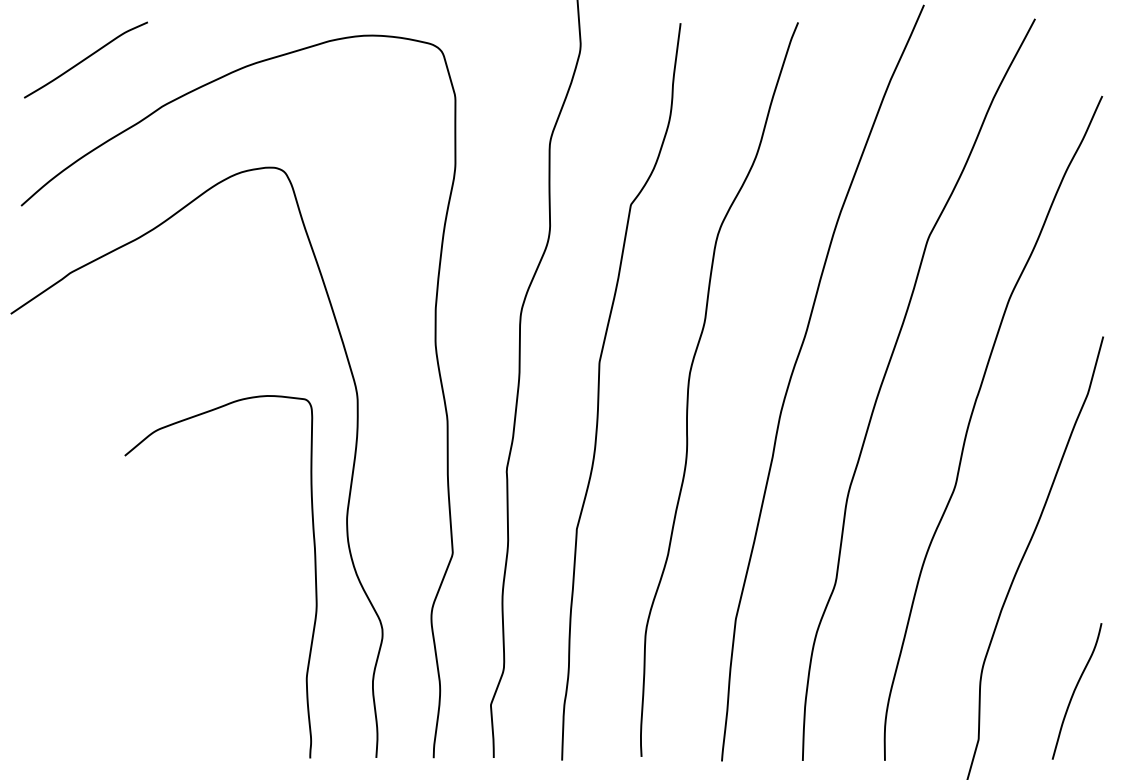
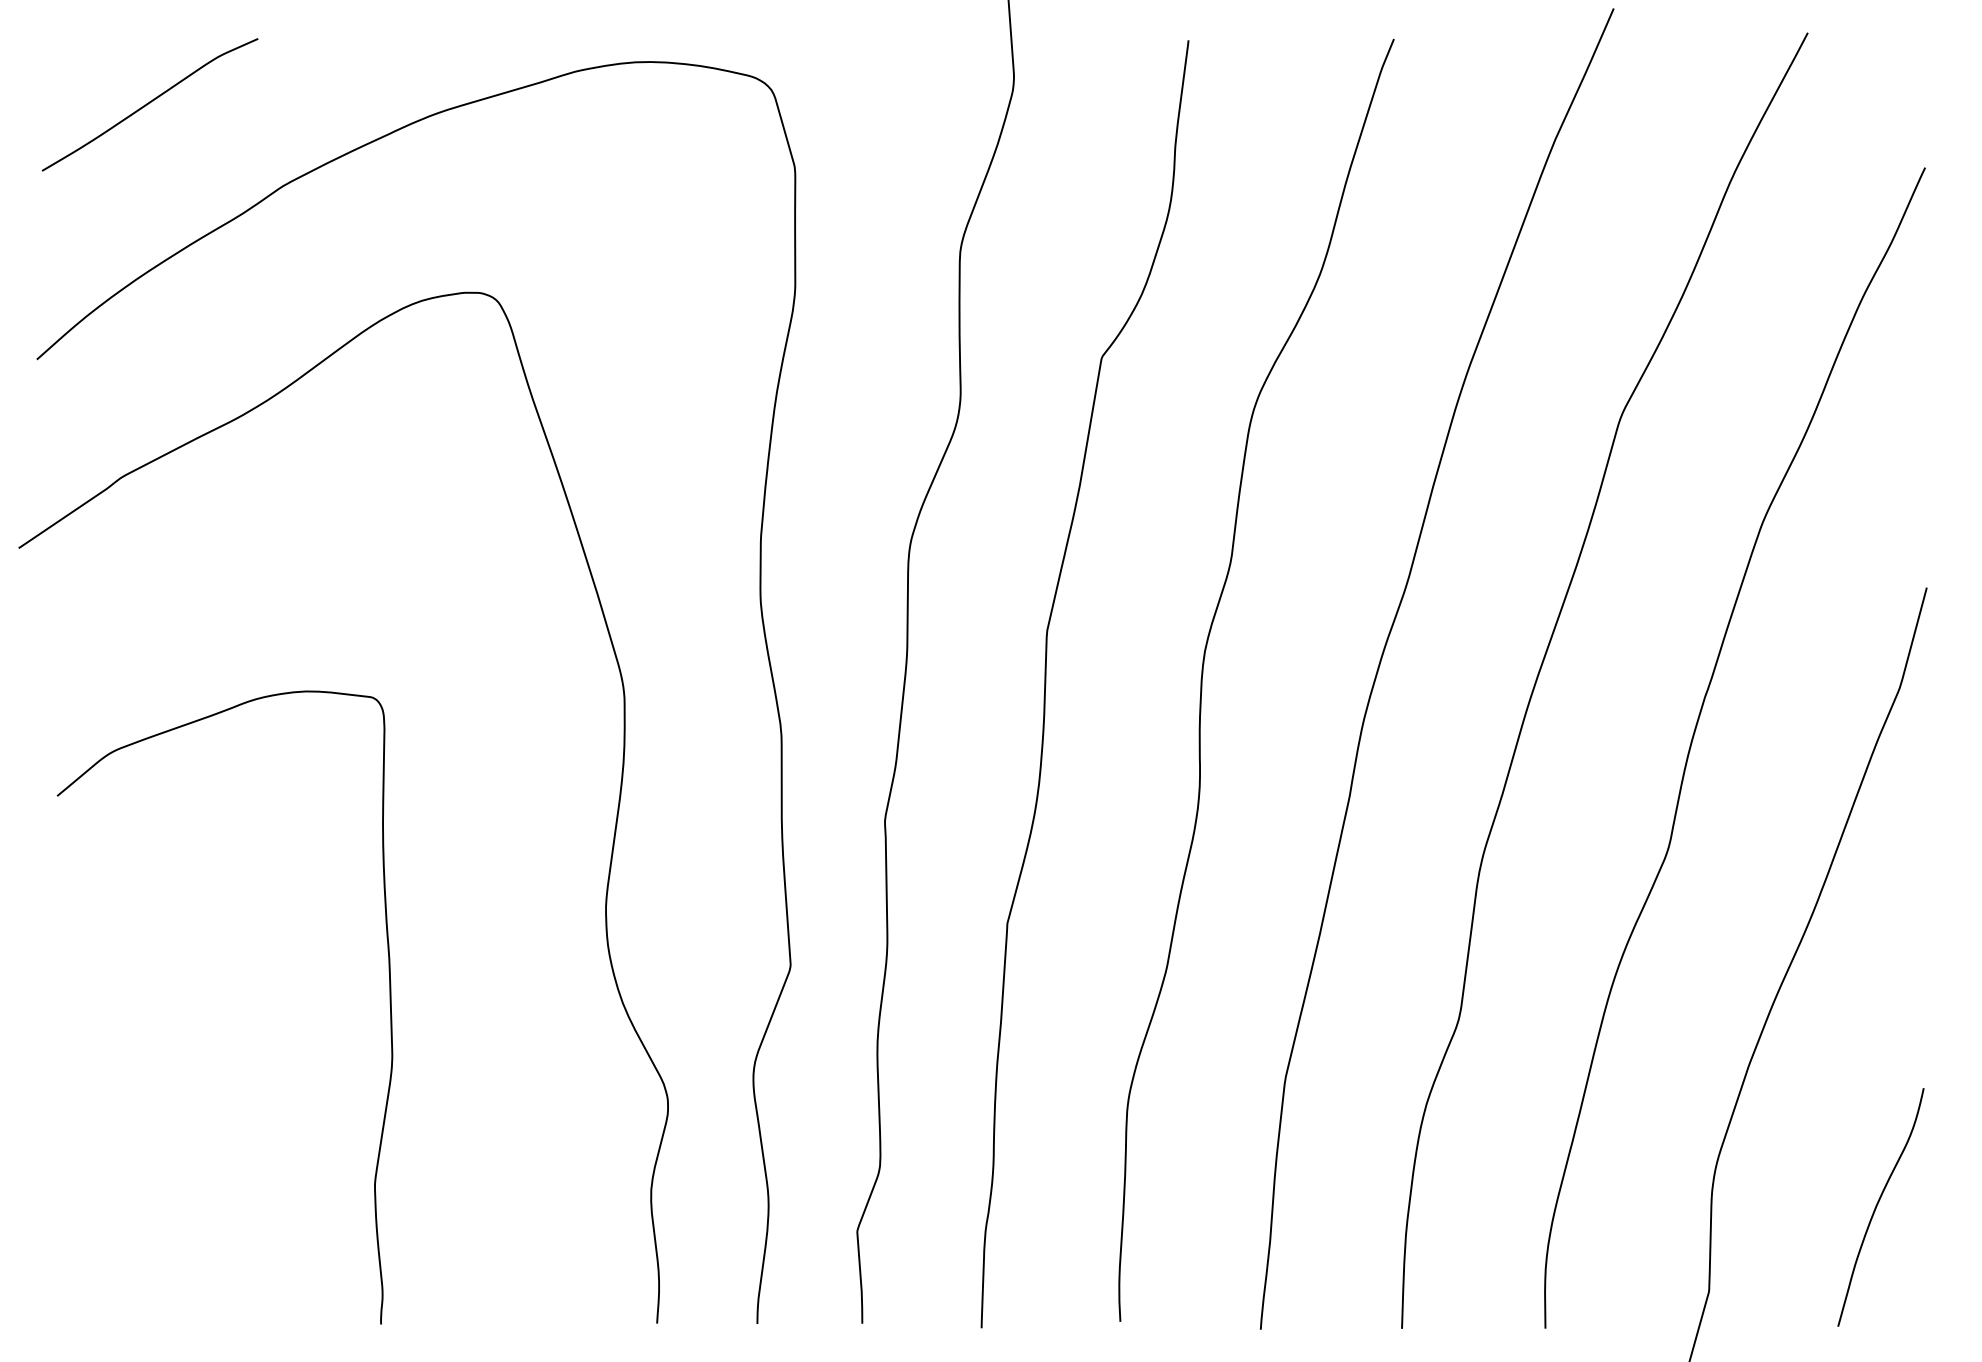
curve: (314, 574) -> (388, 1003), moved

